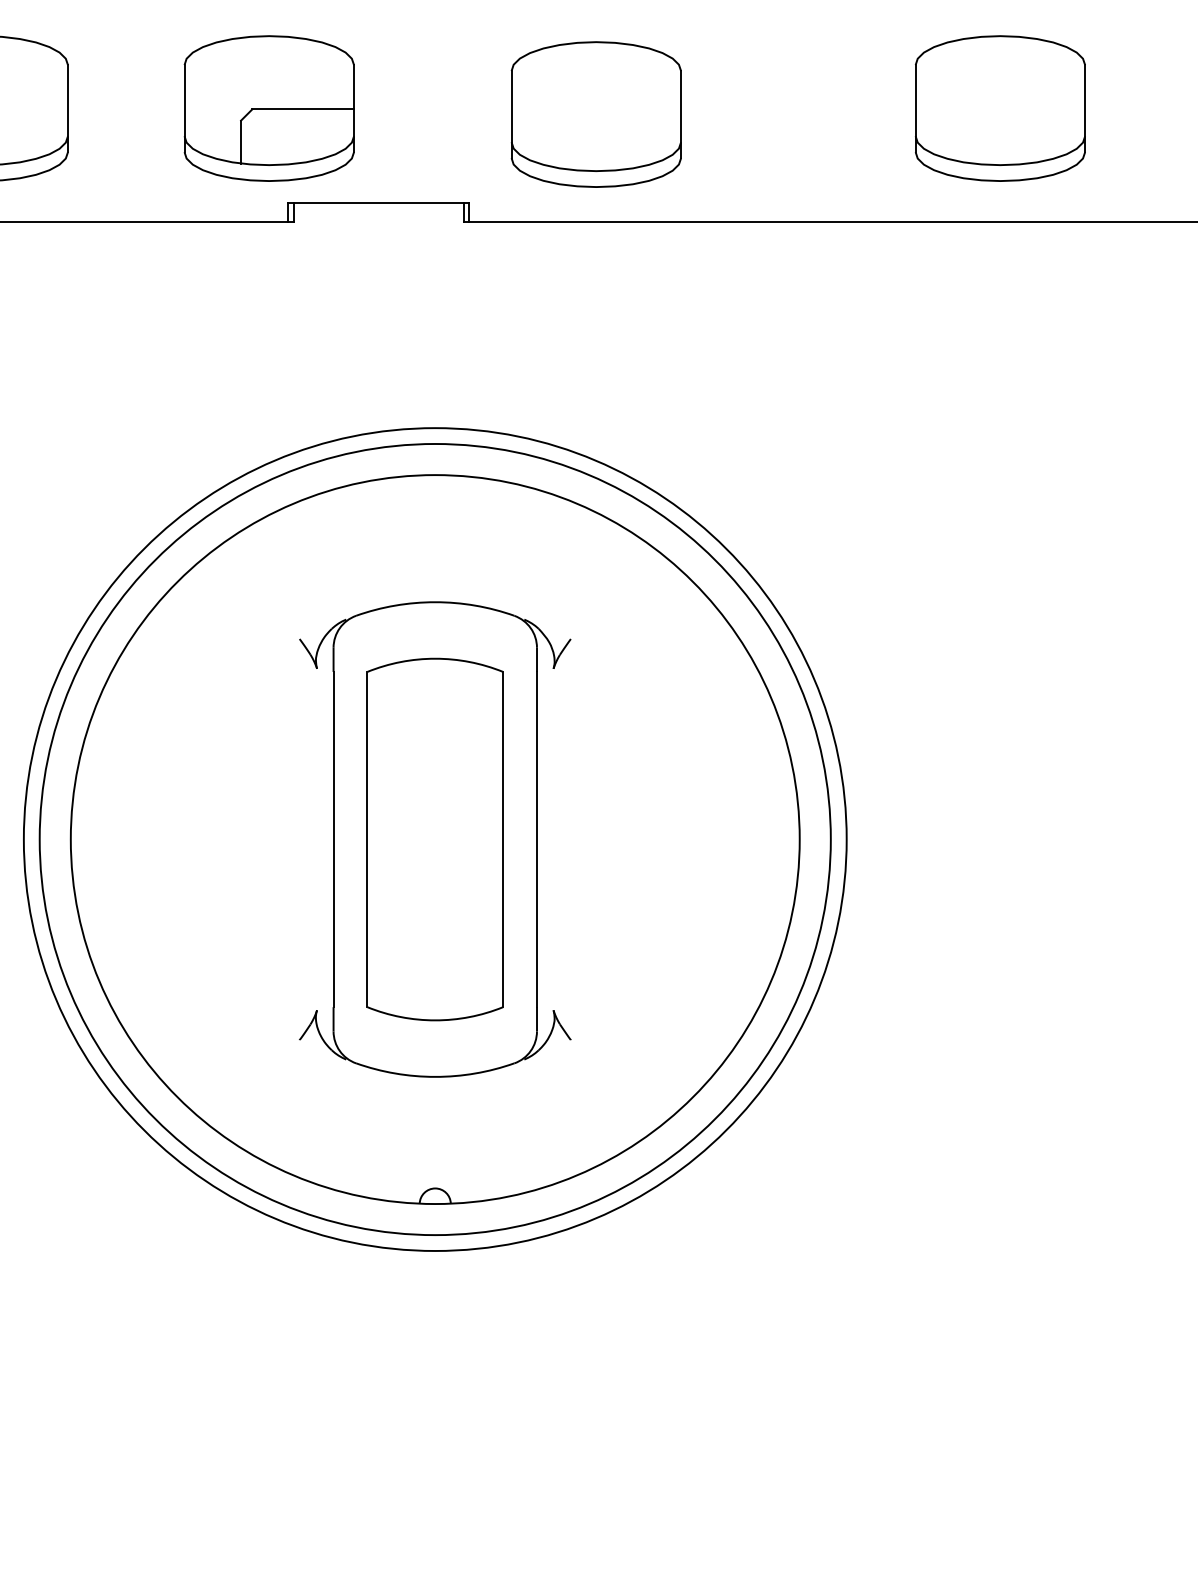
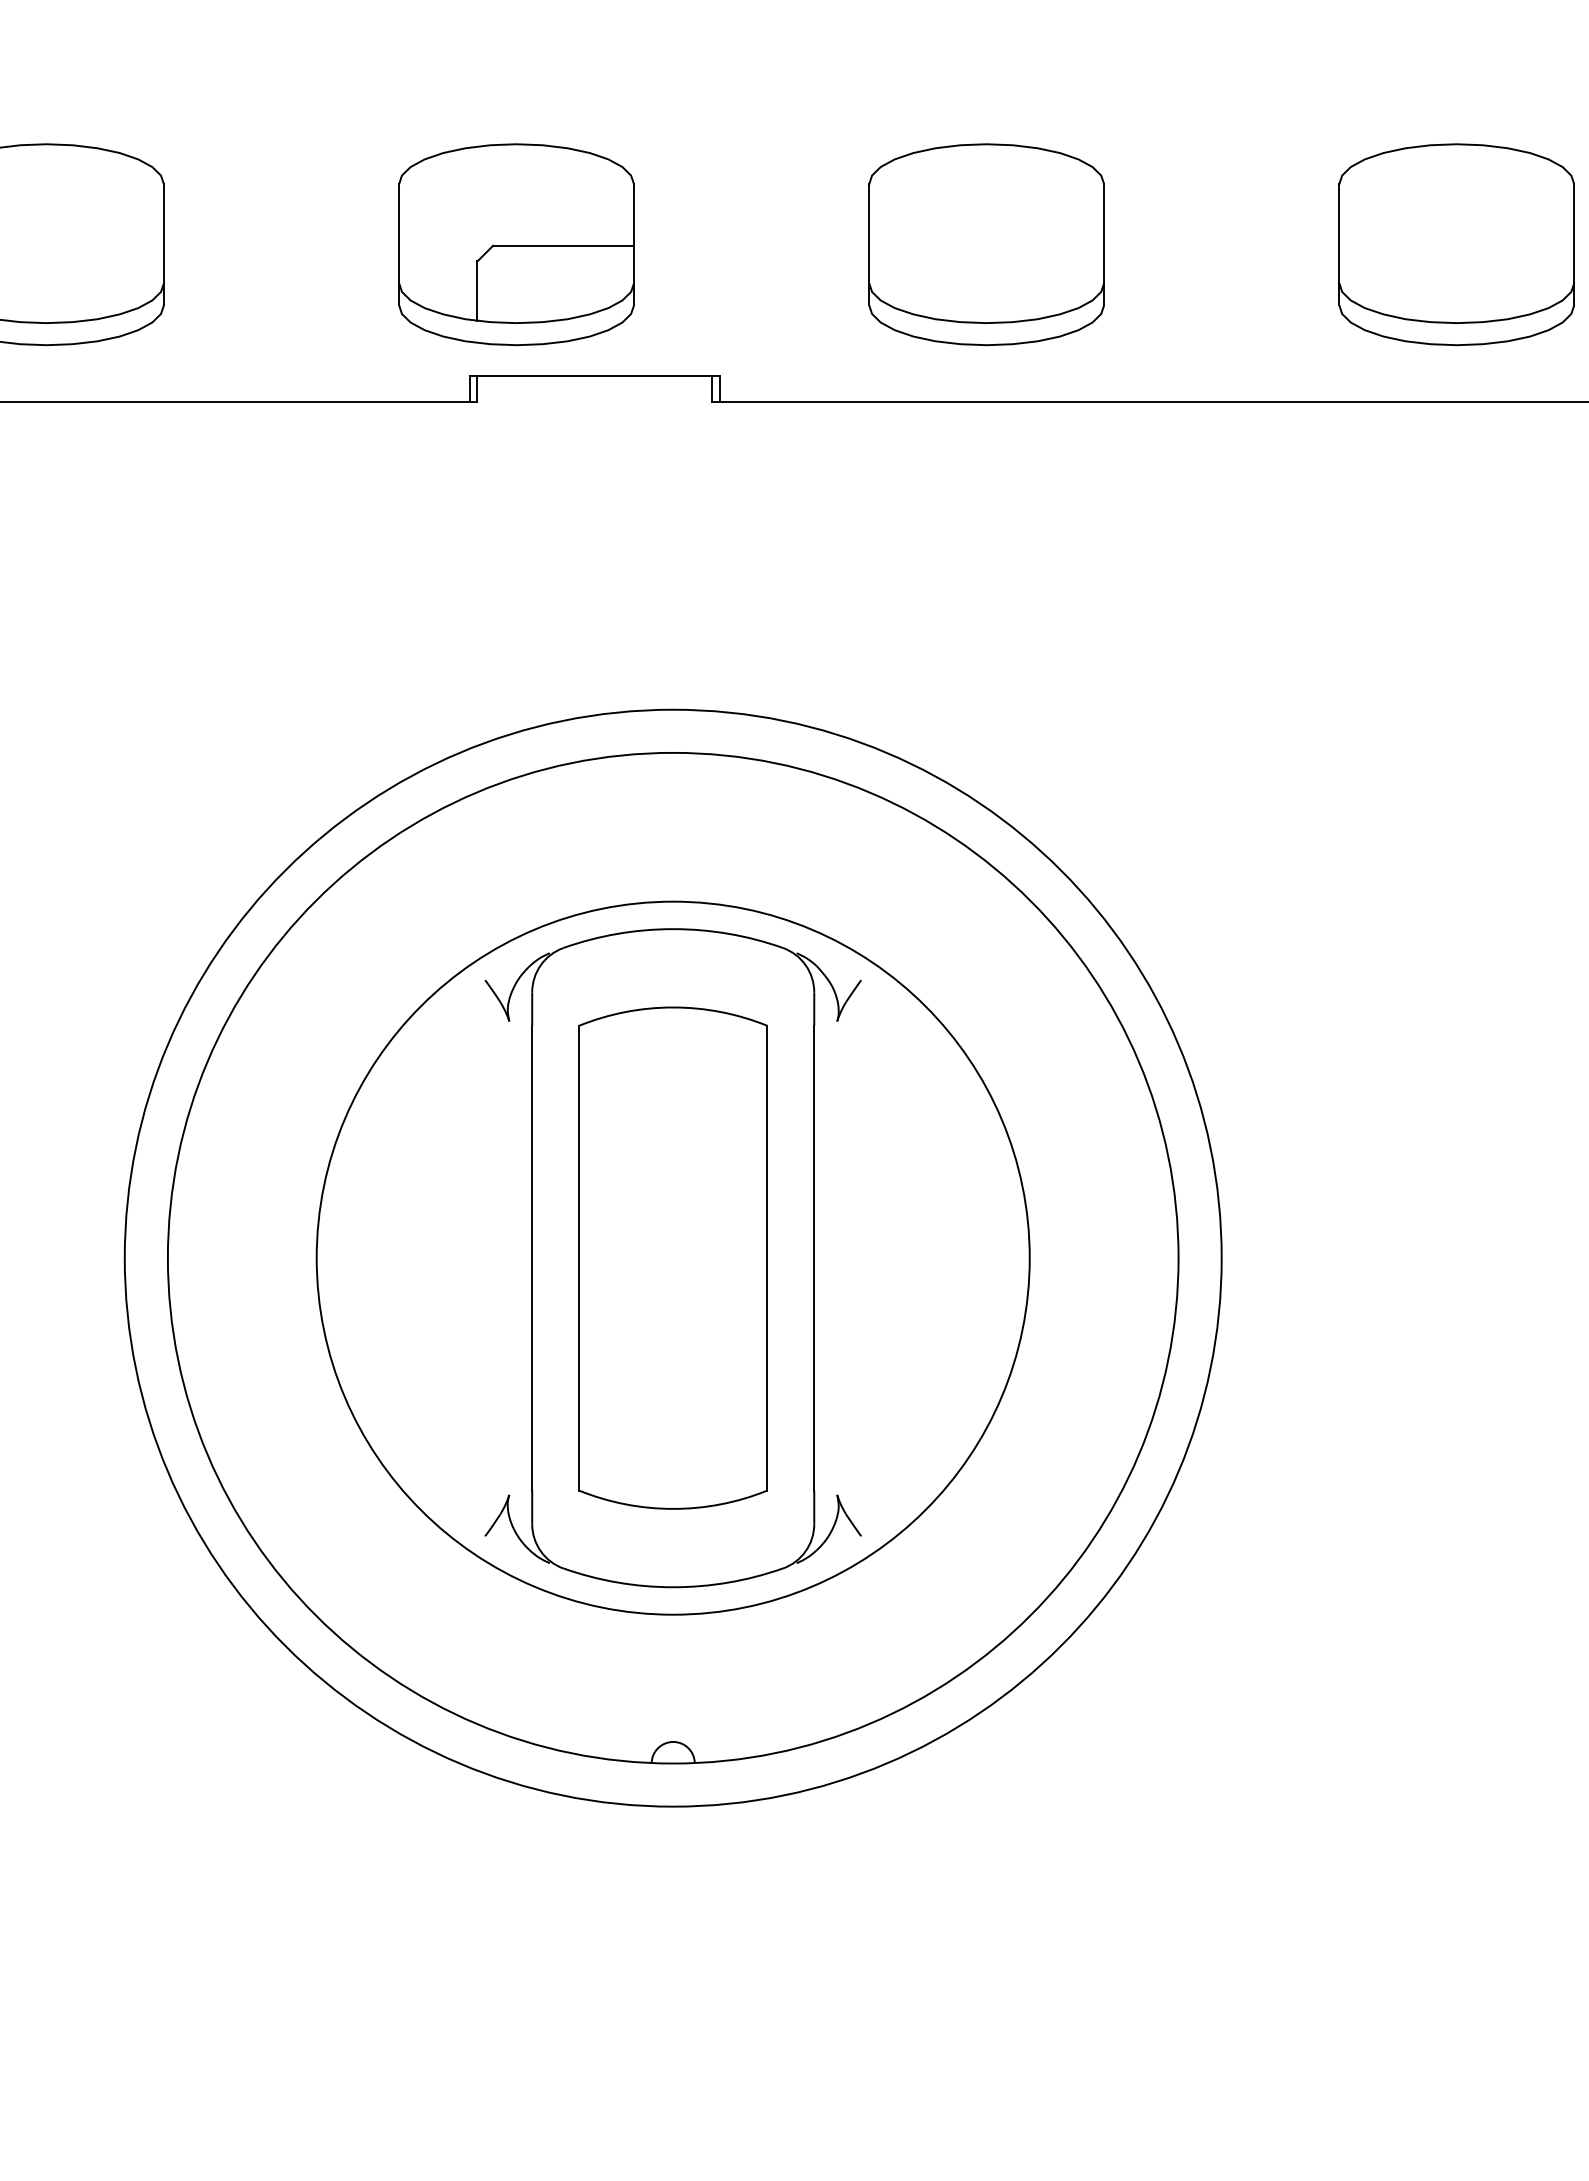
part: (268, 108) -> (515, 244), moved
part: (595, 114) -> (985, 244), moved
circle: (435, 839) -> (673, 1258), size x0.62

